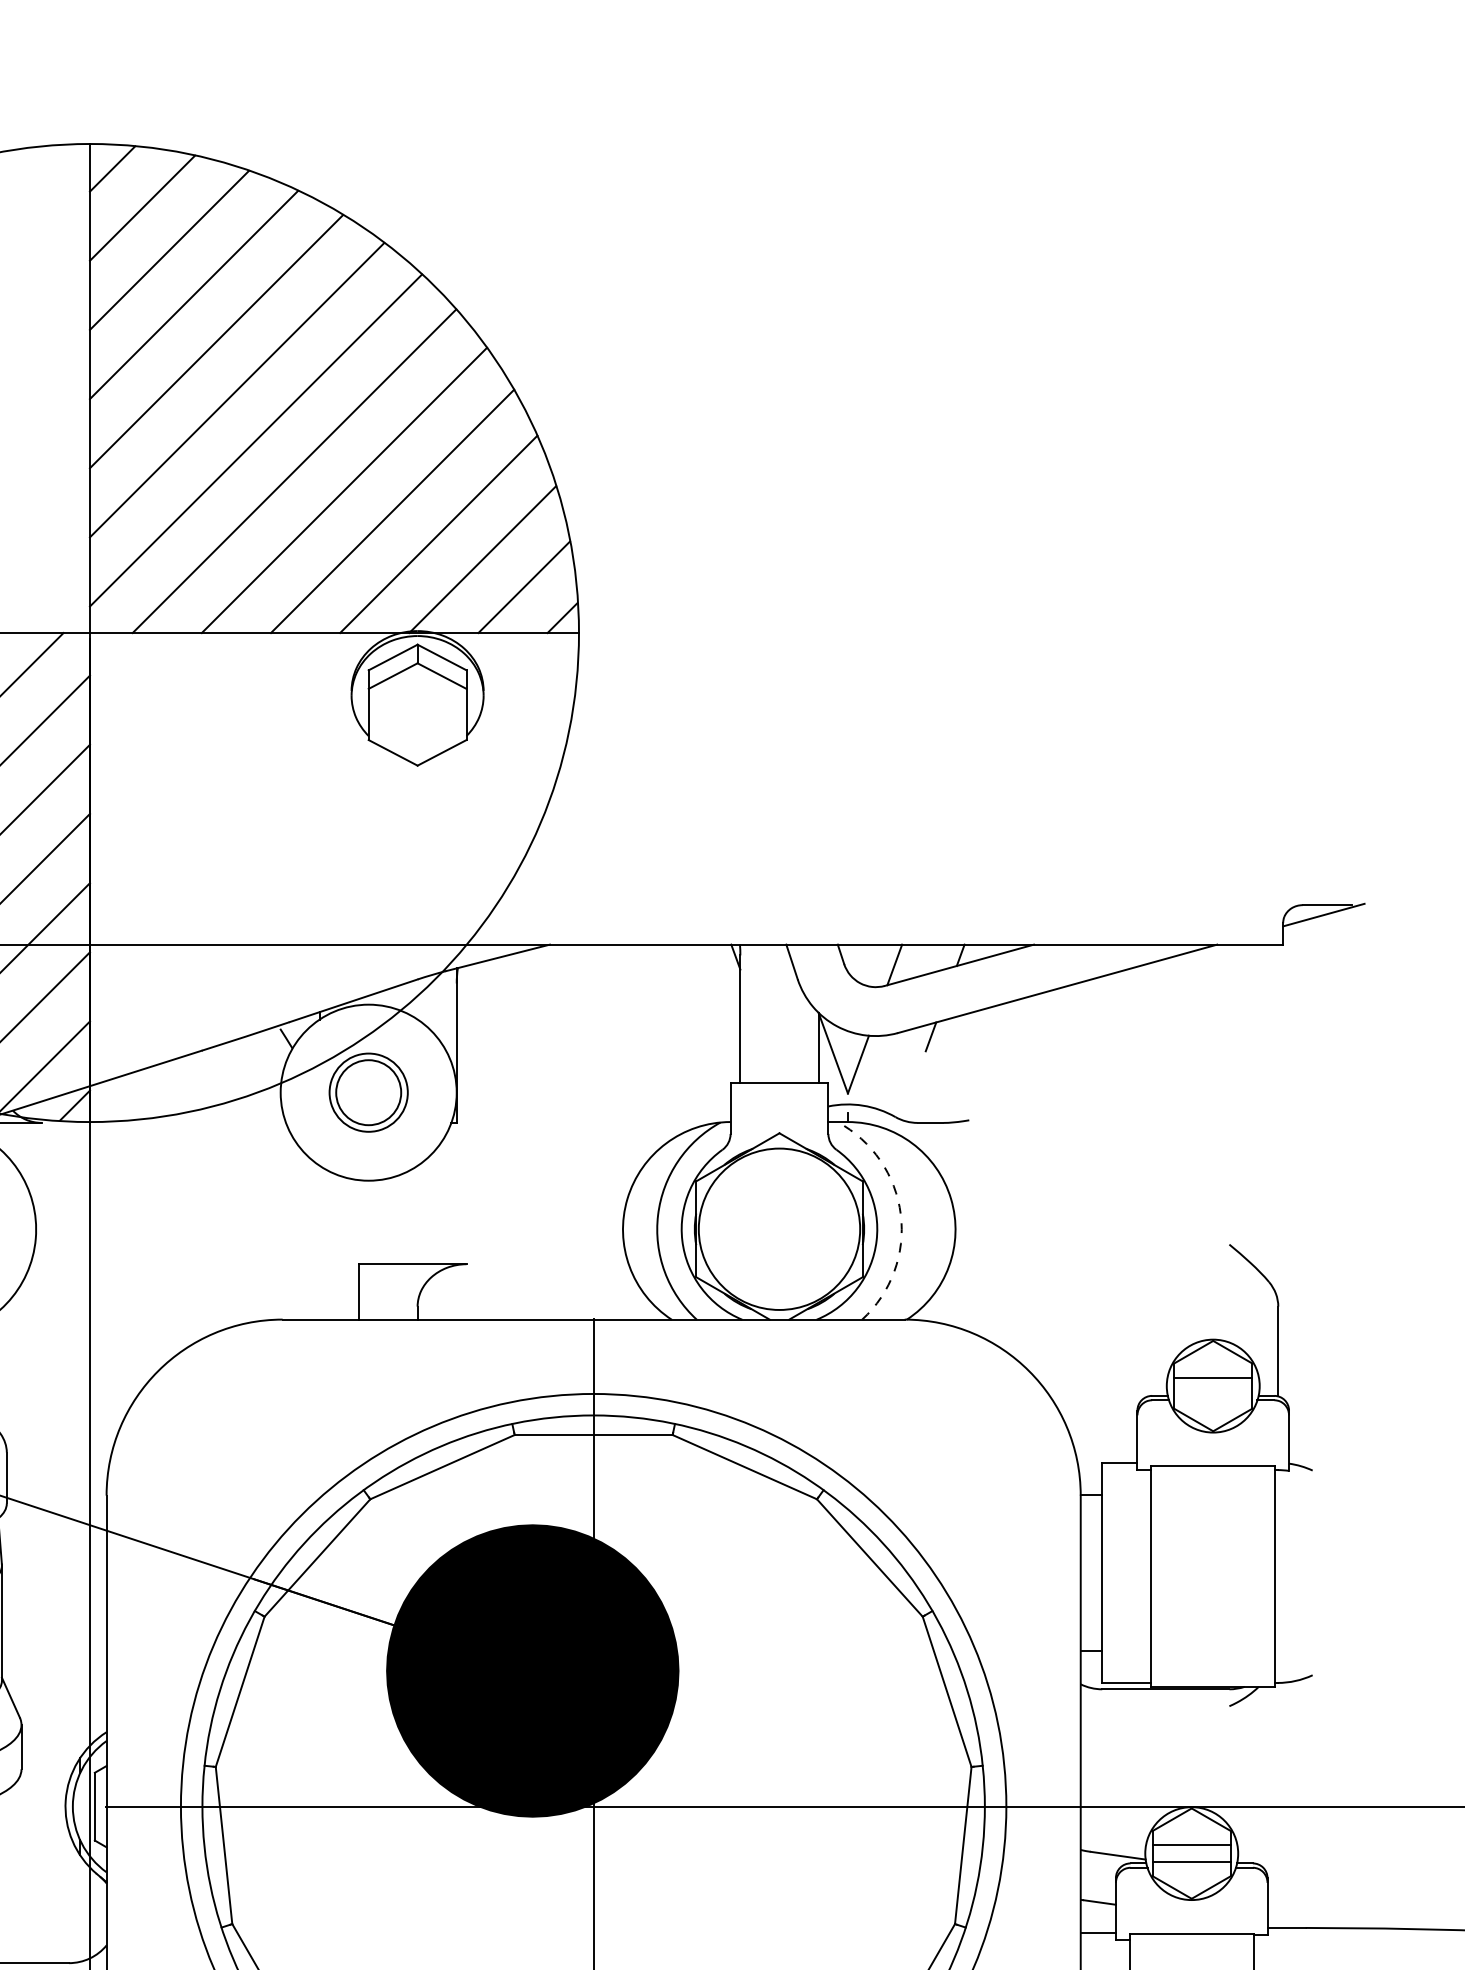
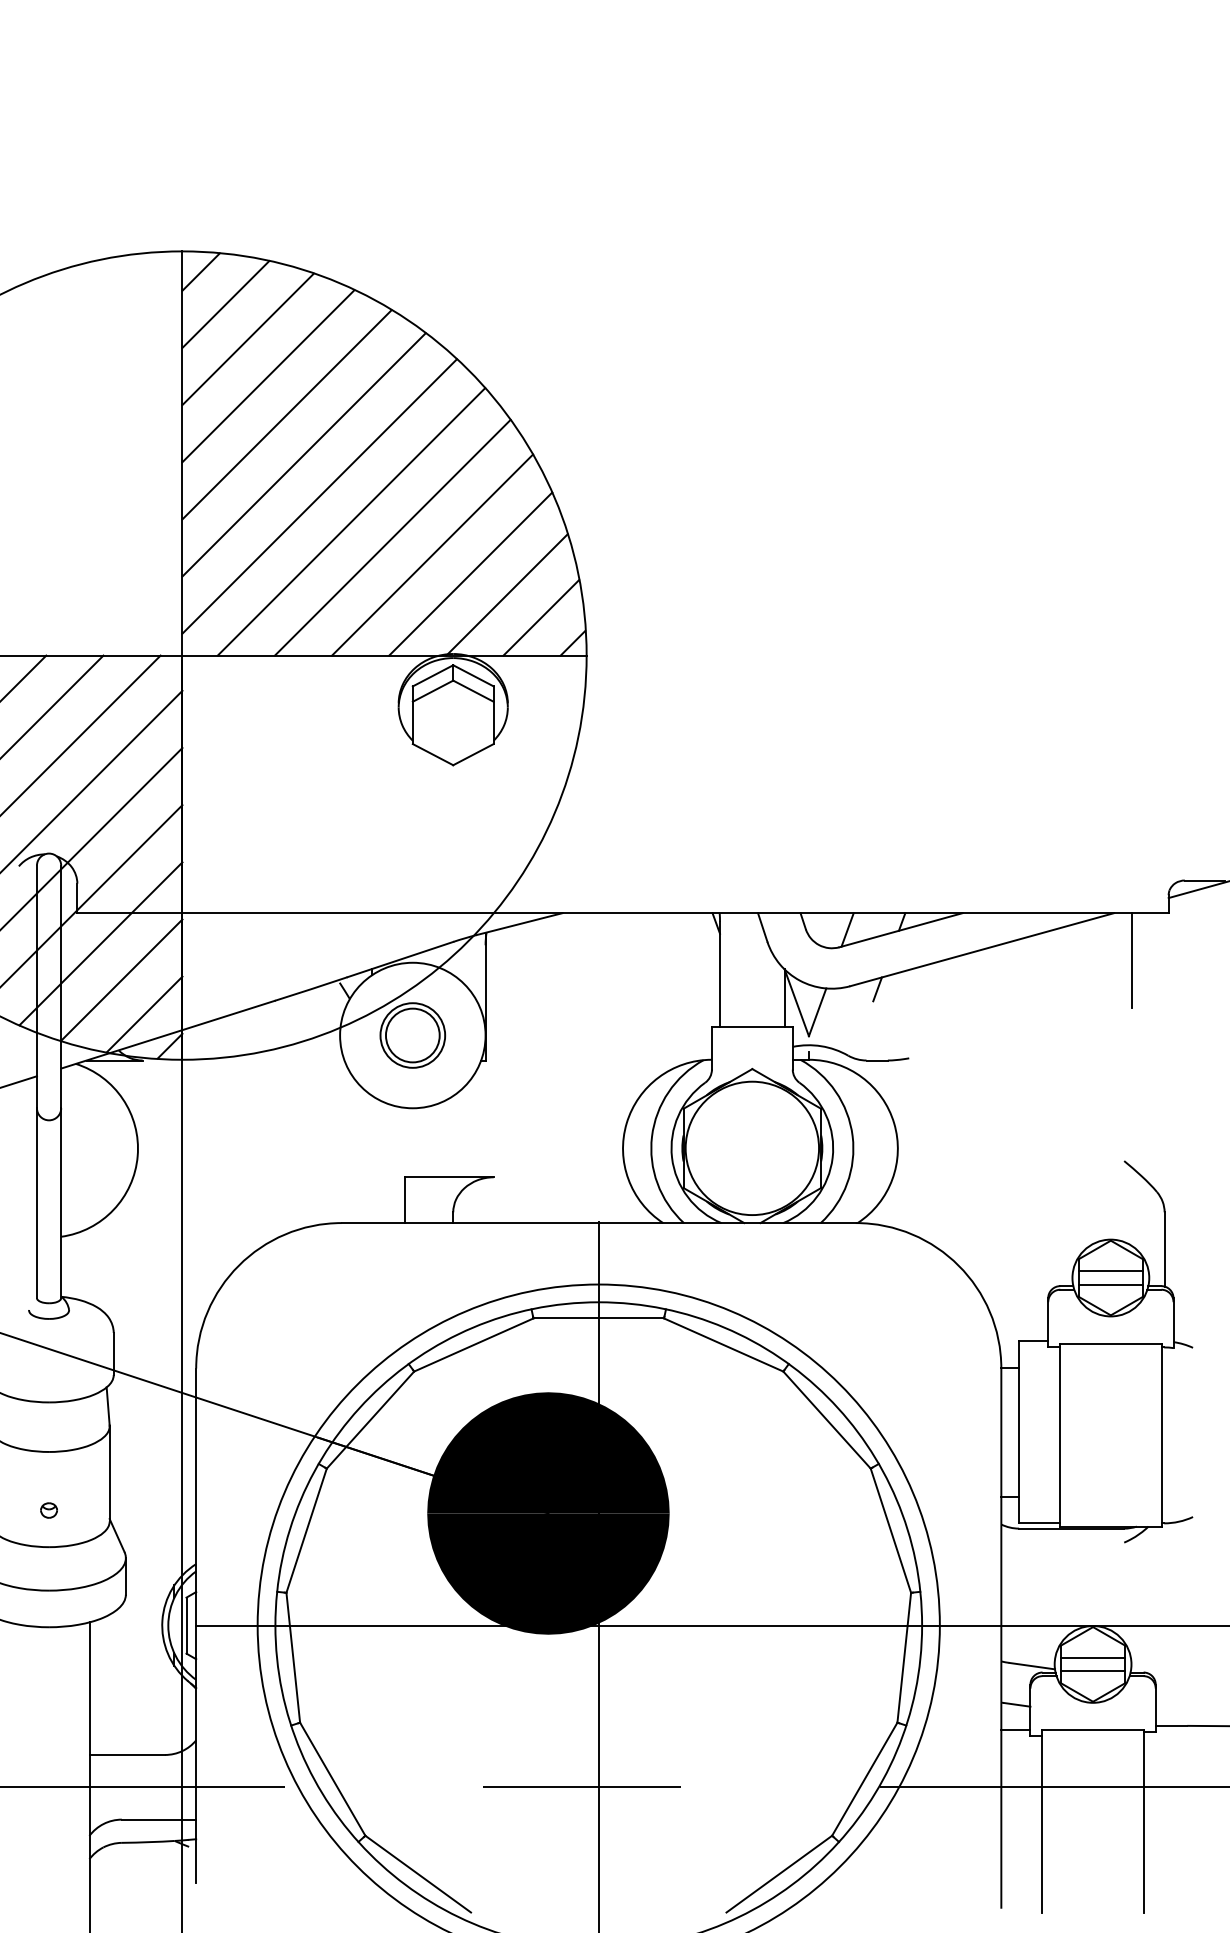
line: (1239, 1001) -> (1132, 960), added
arc: (900, 1214) -> (852, 1136), dashed -> solid
line: (1212, 1393) -> (1110, 1284), added

